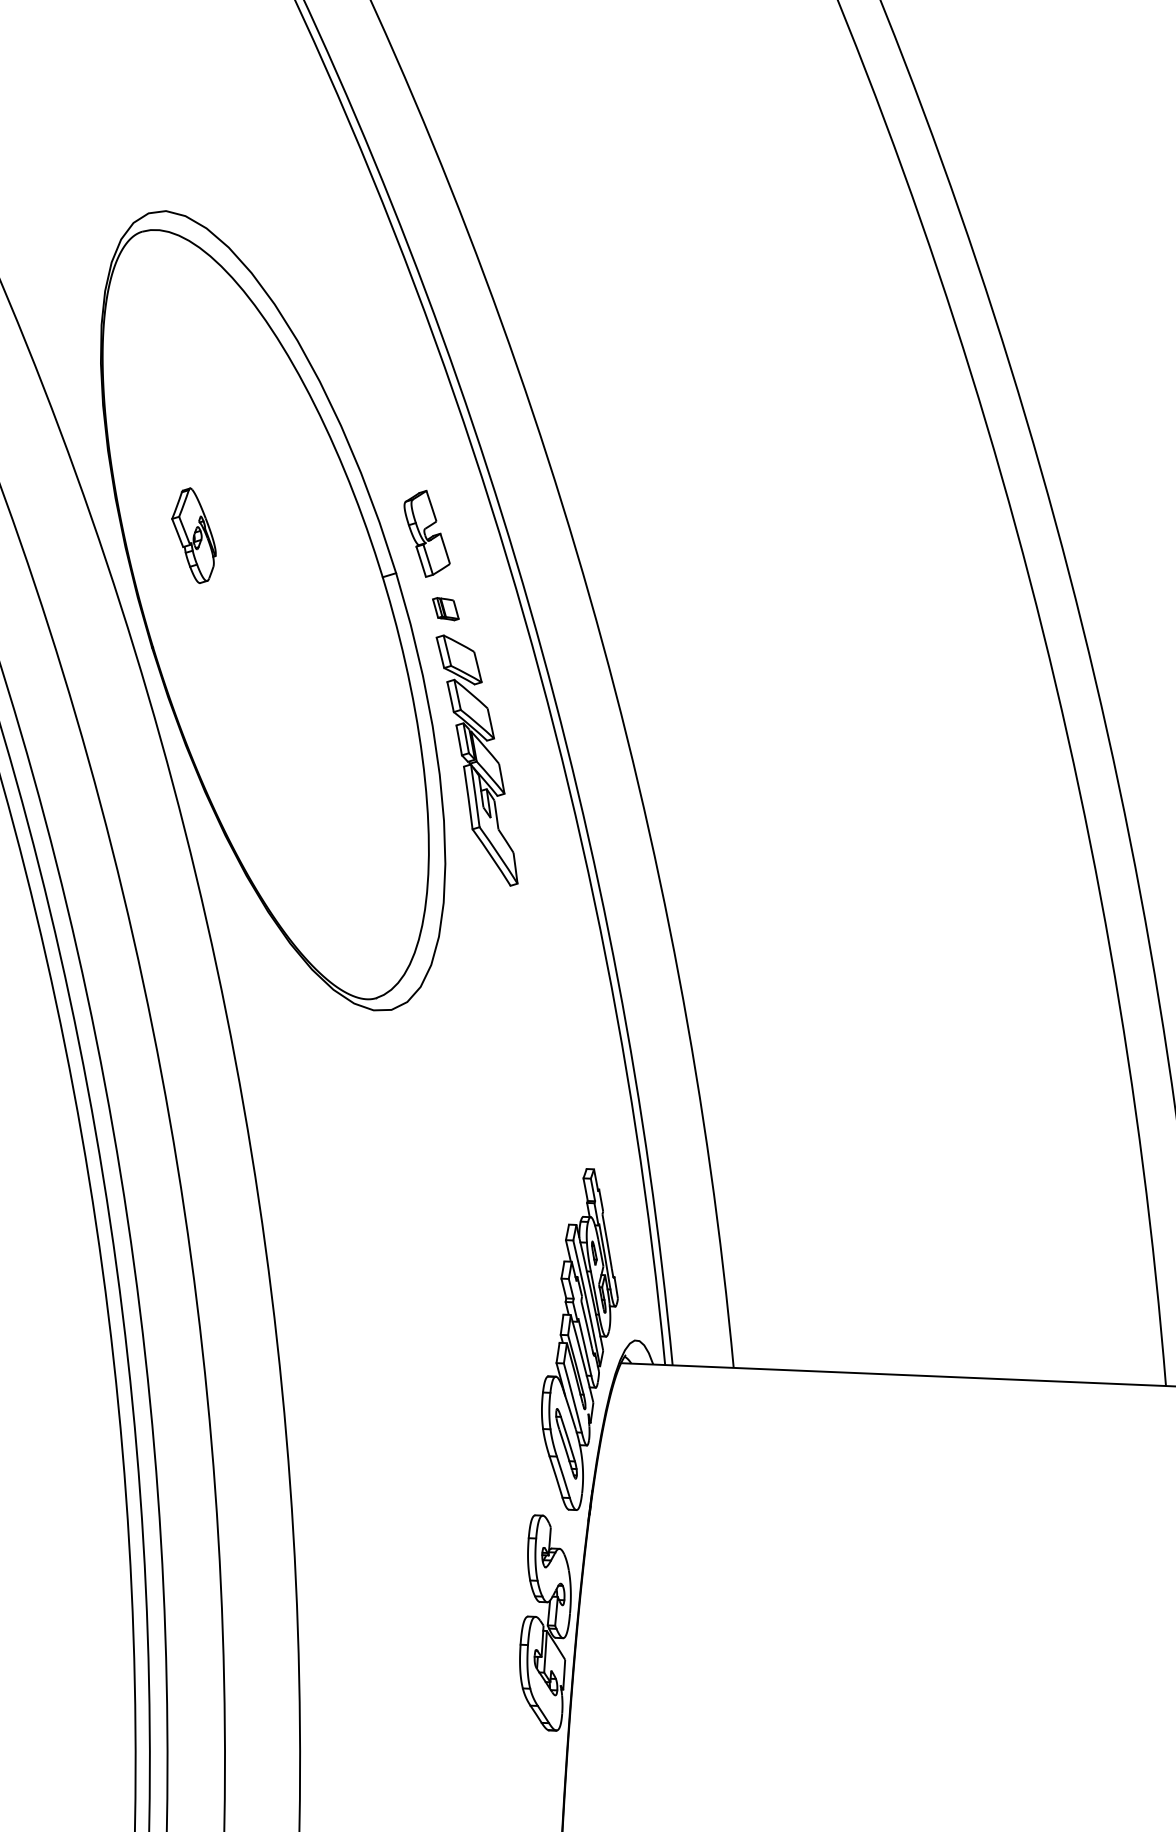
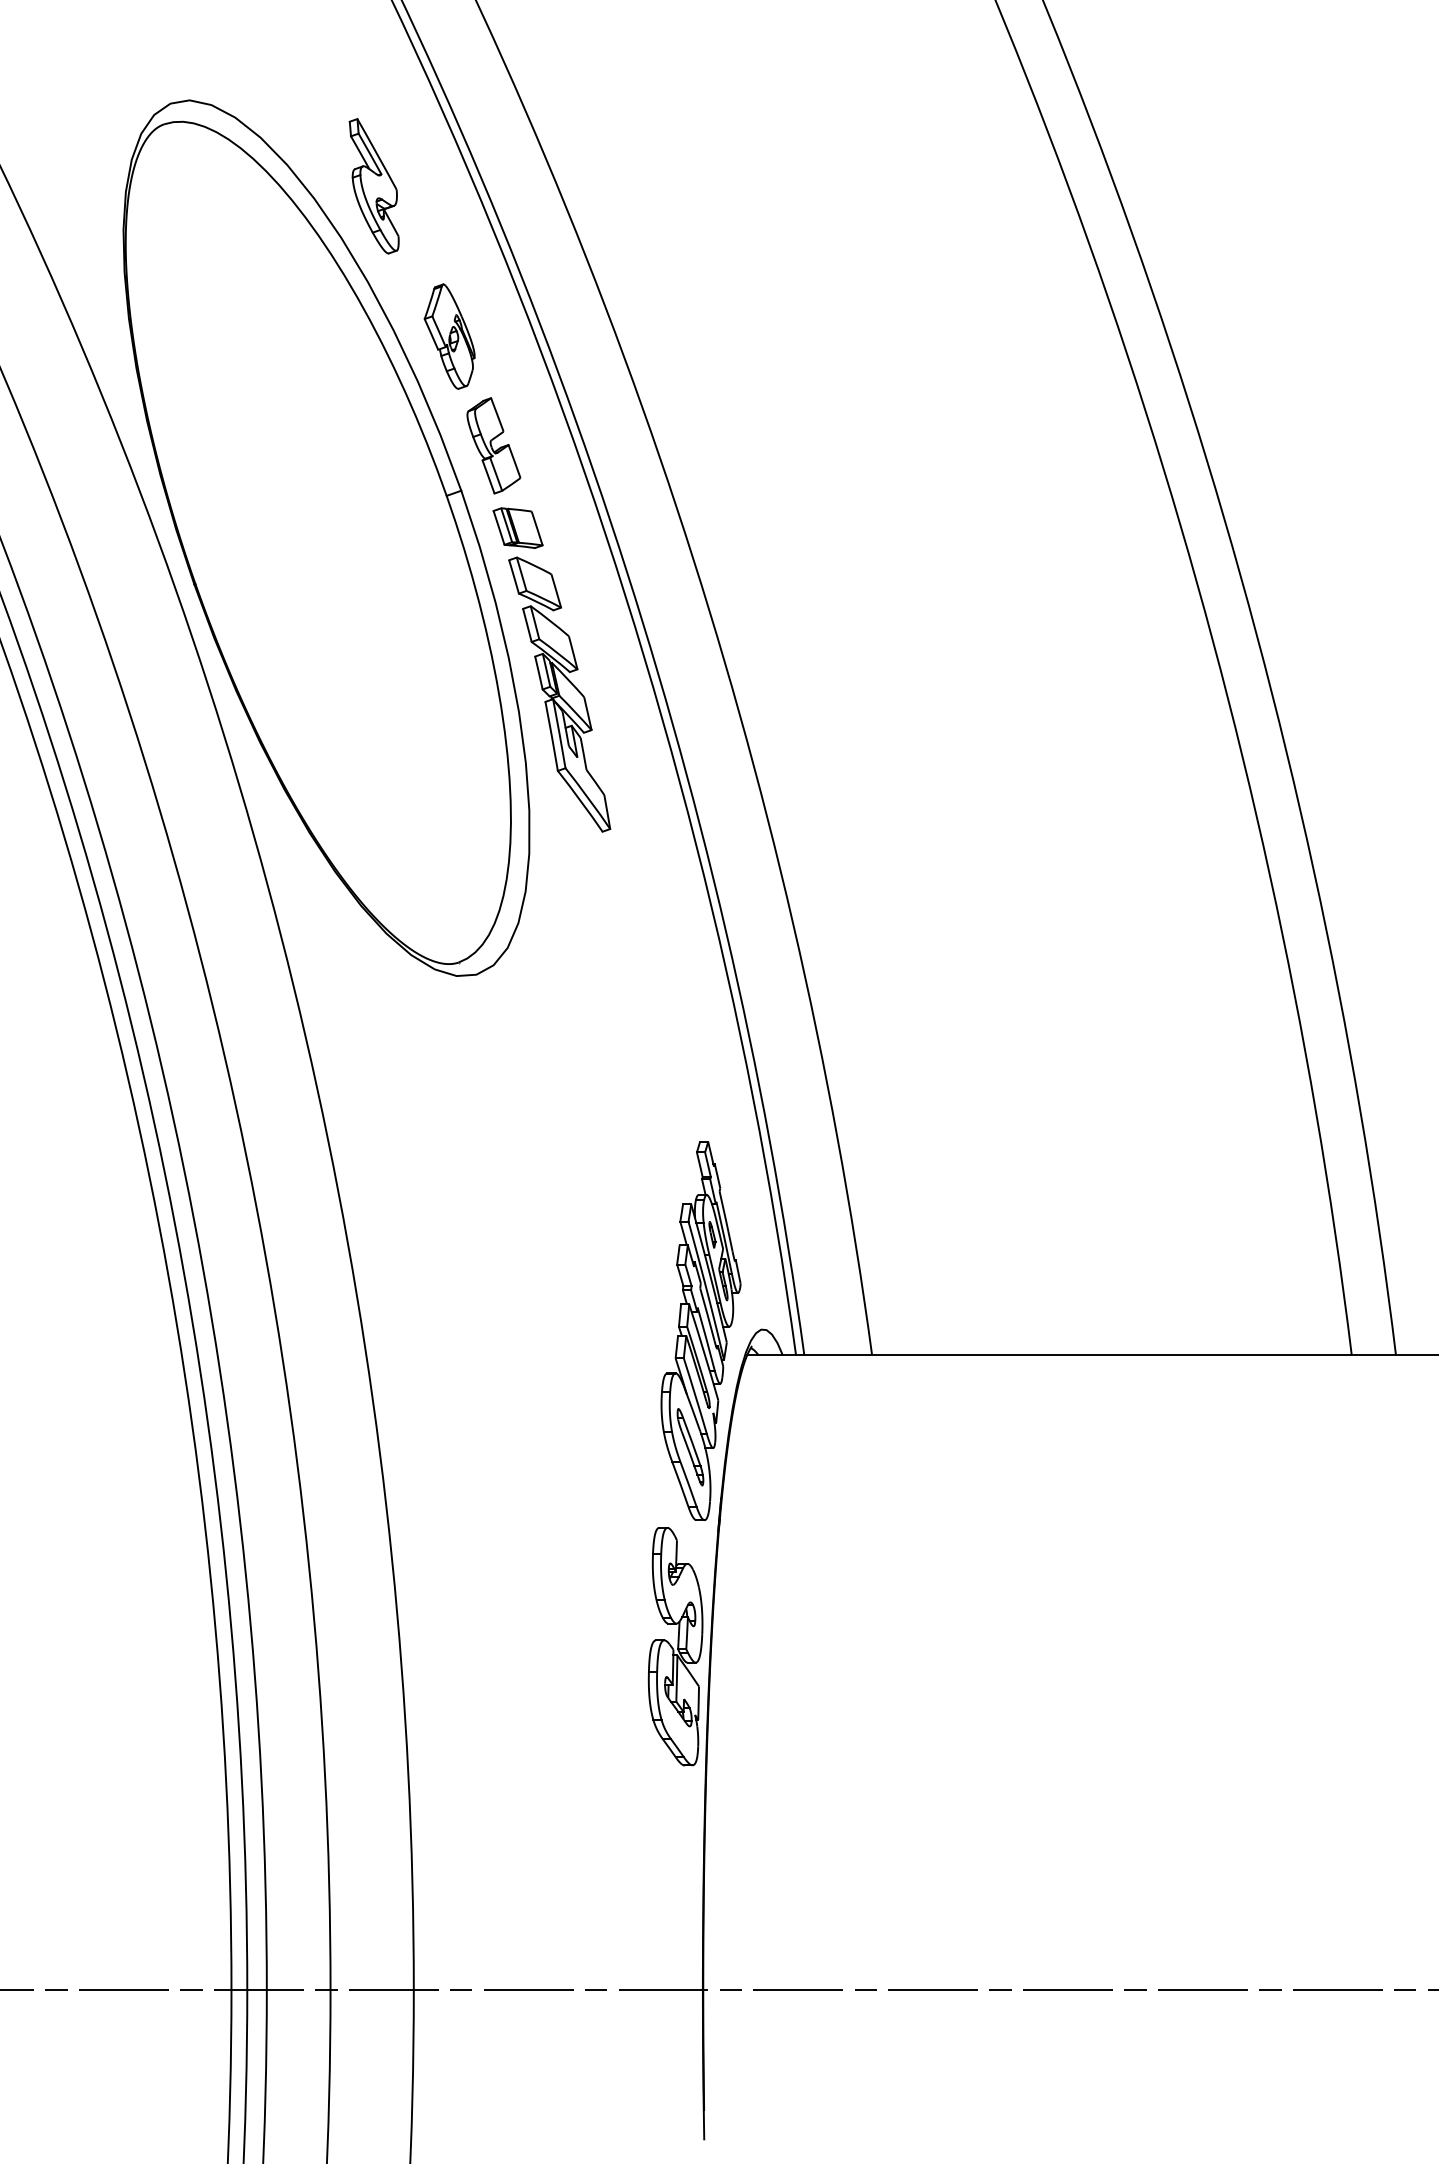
part: (328, 295) -> (373, 186), added
part: (193, 535) -> (449, 336), moved
part: (445, 609) -> (517, 528), size x1.67

